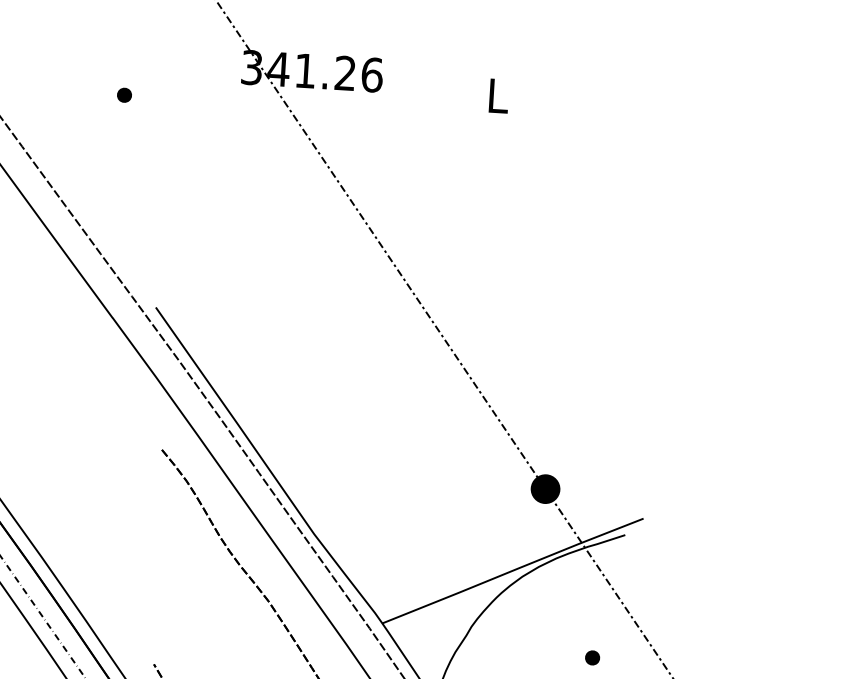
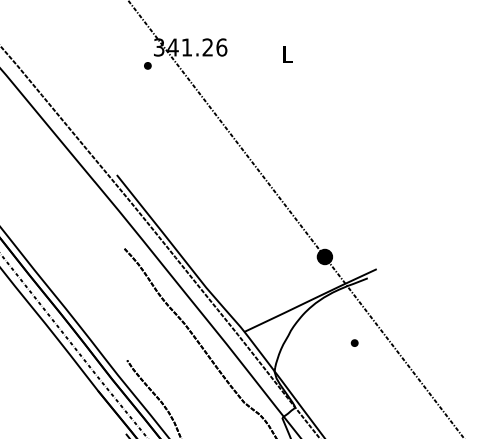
part: (123, 94) -> (147, 65), moved

